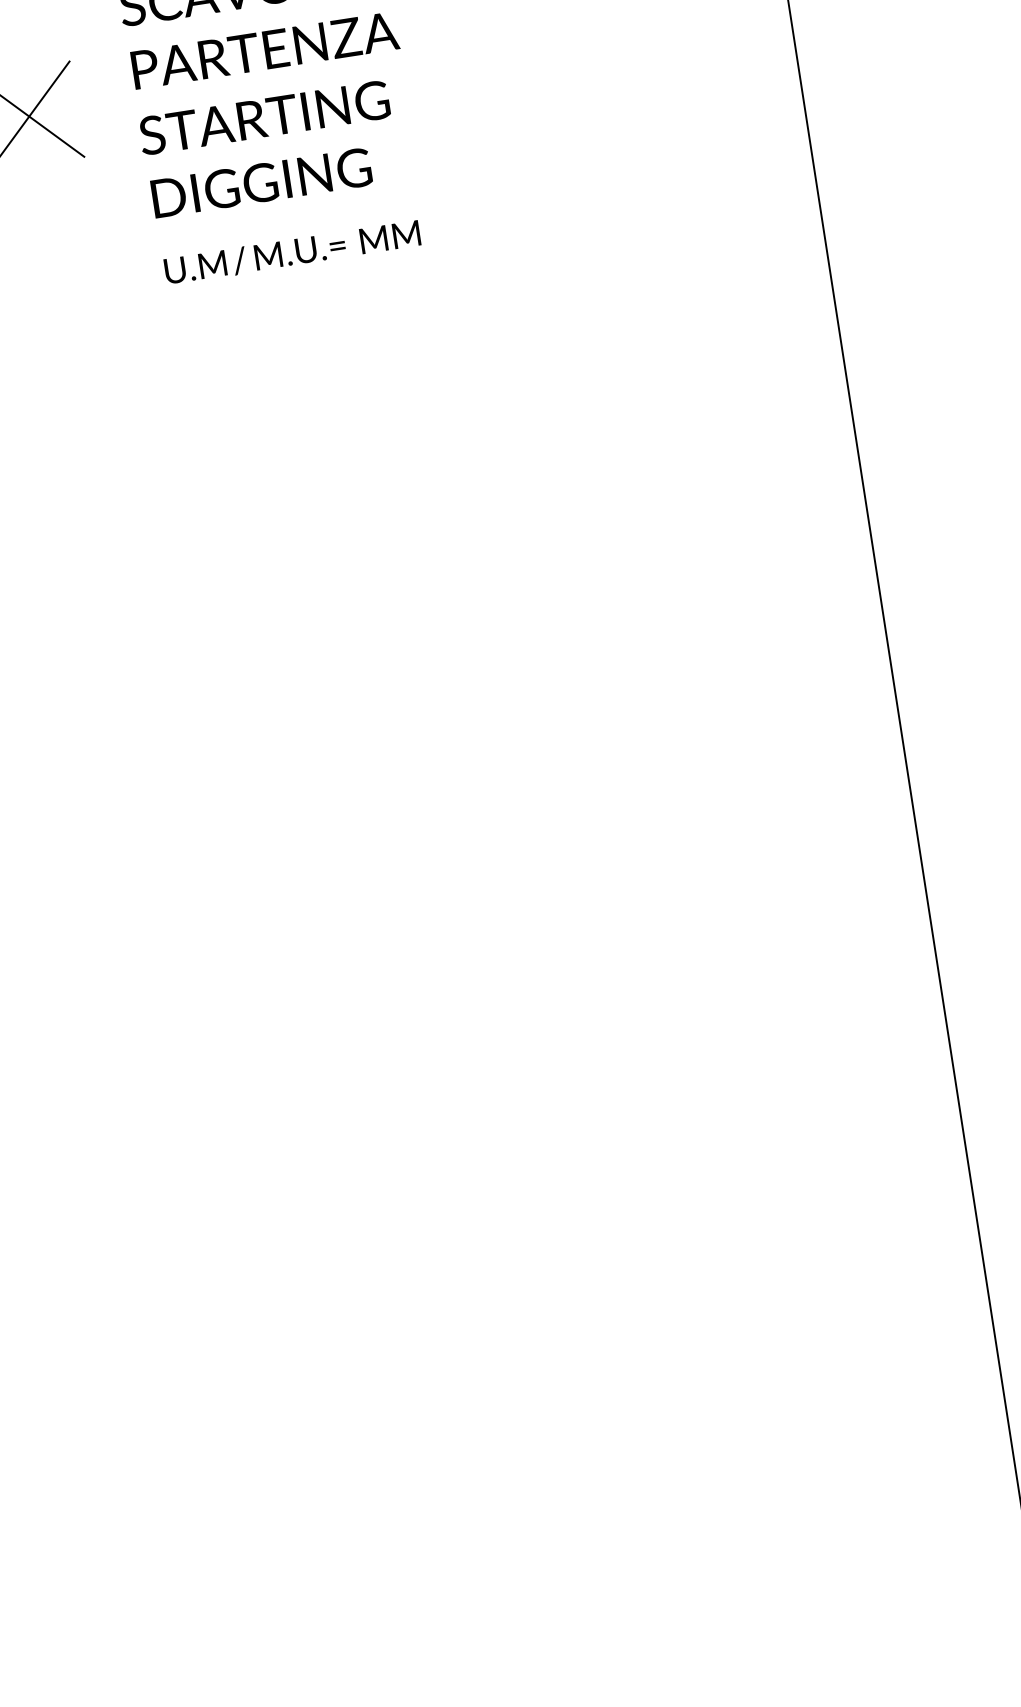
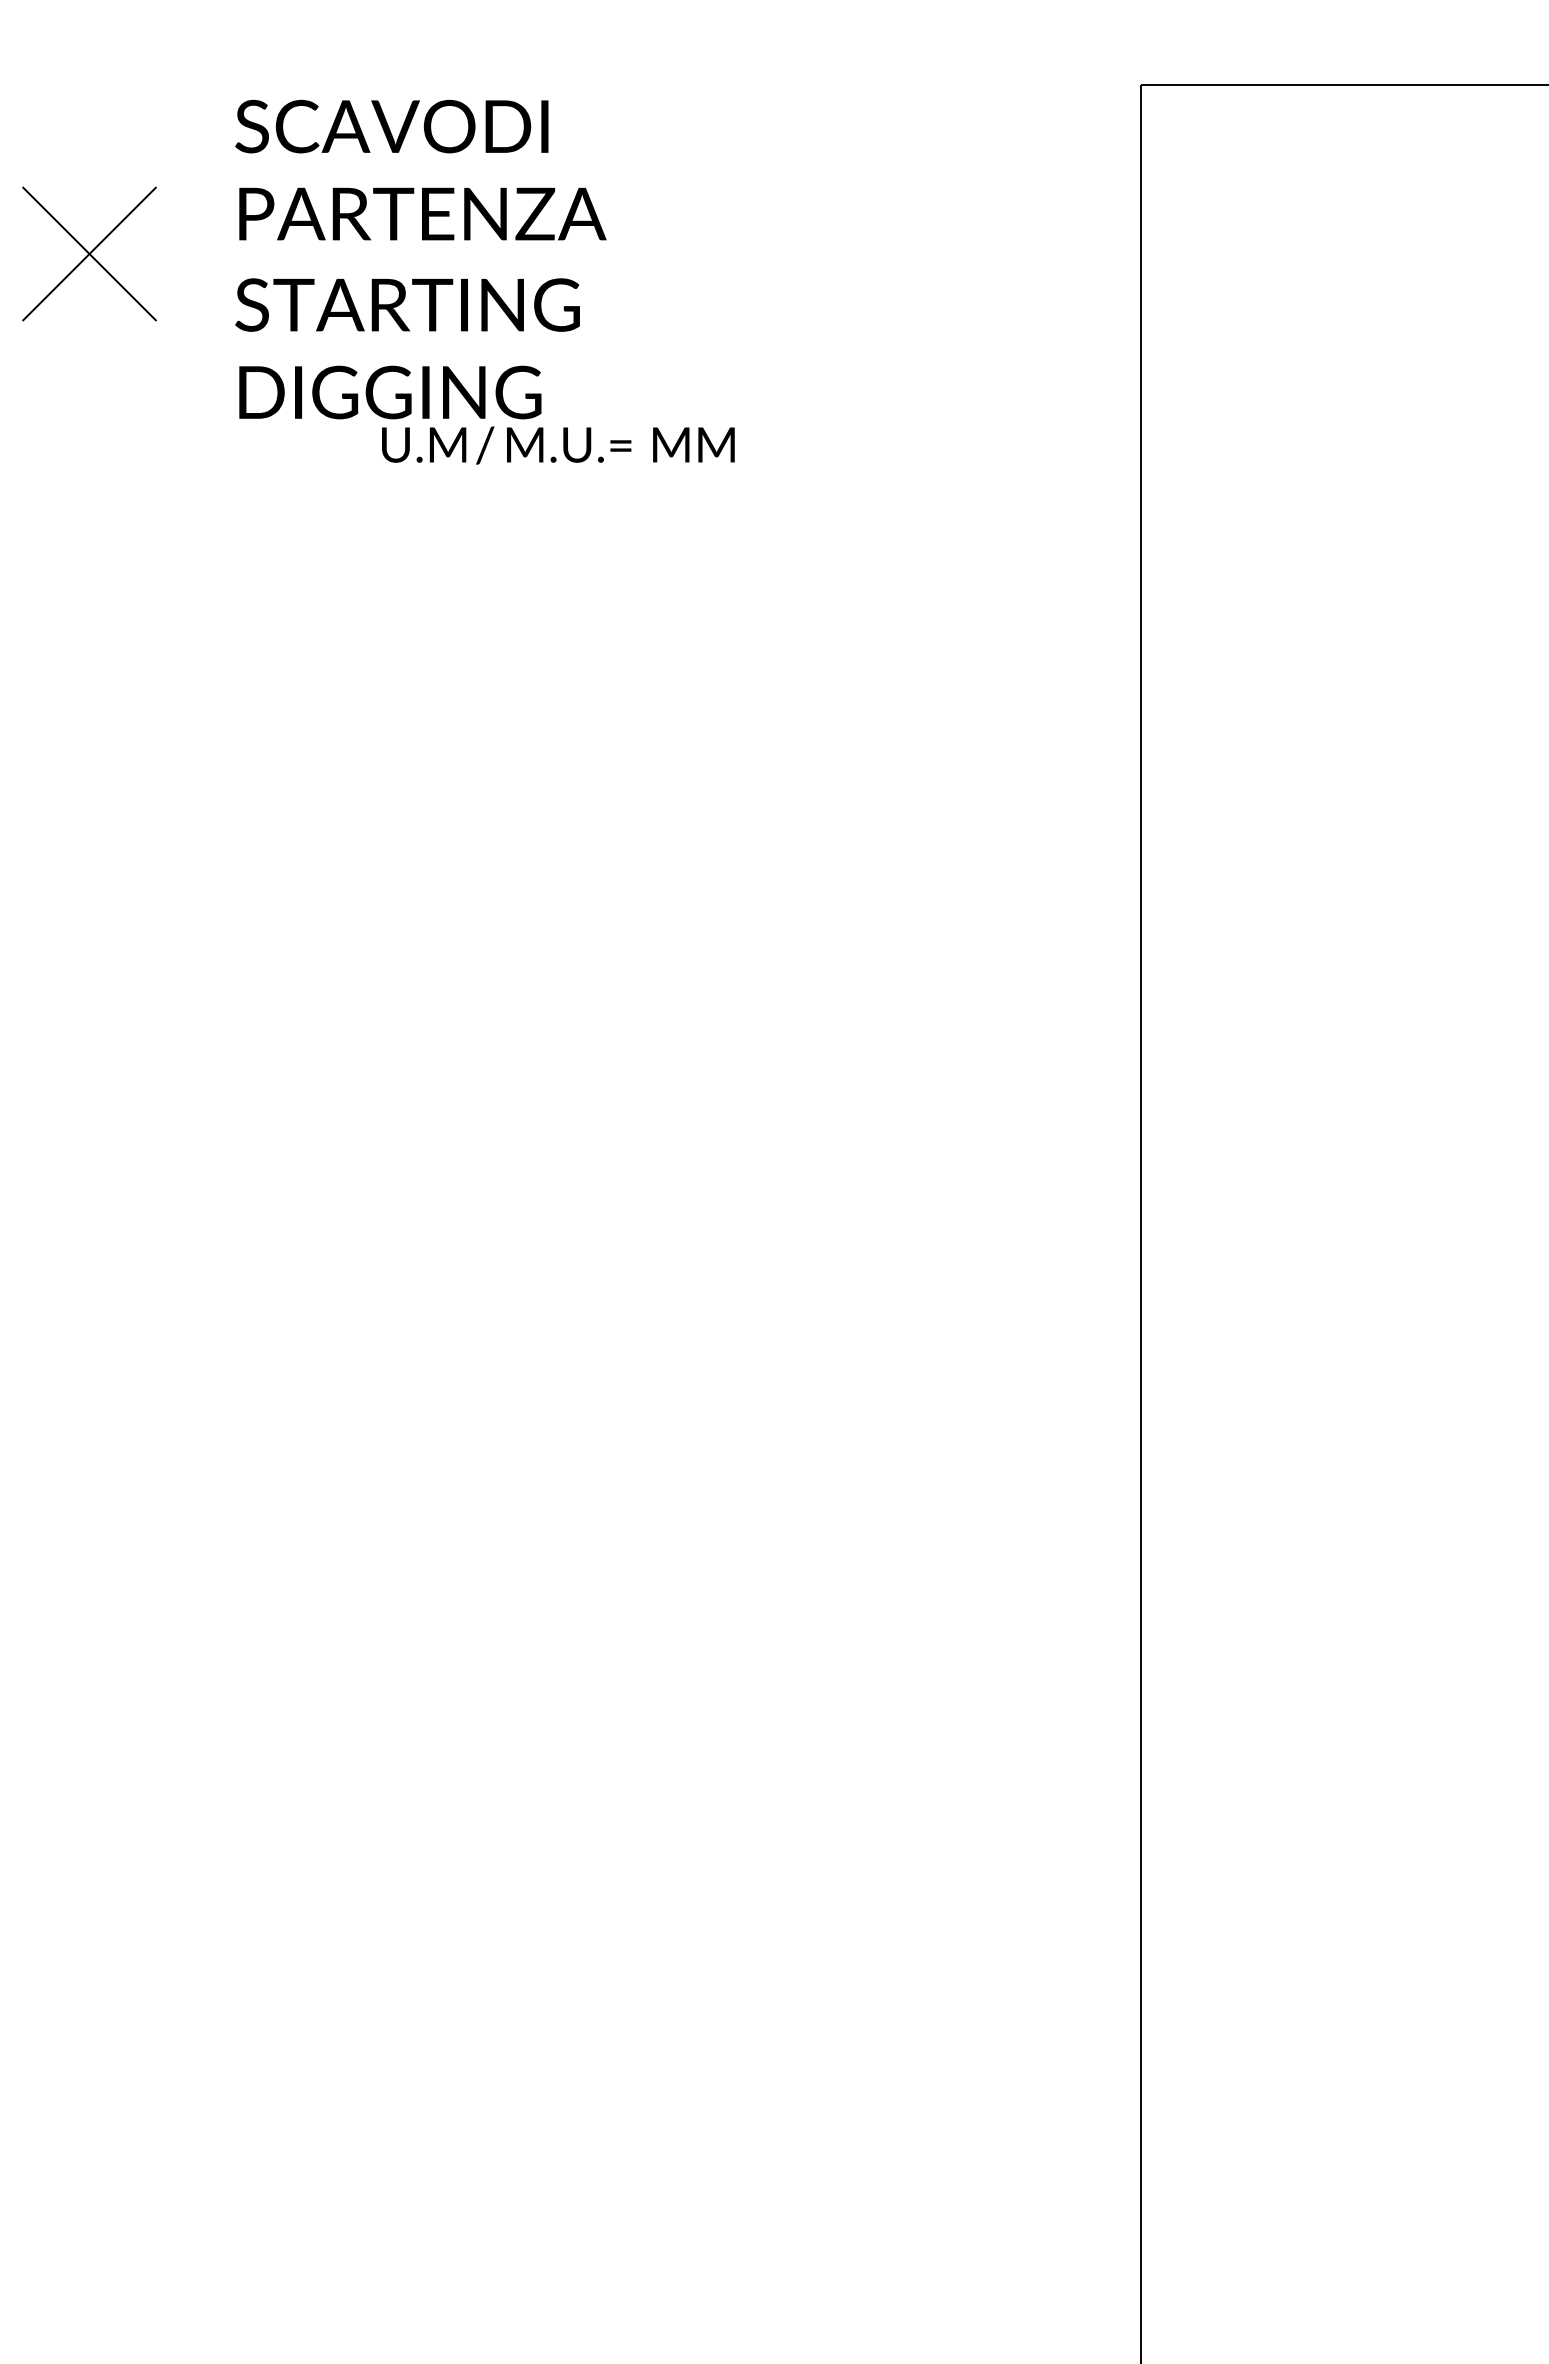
text: (292, 252) -> (558, 445), moved

